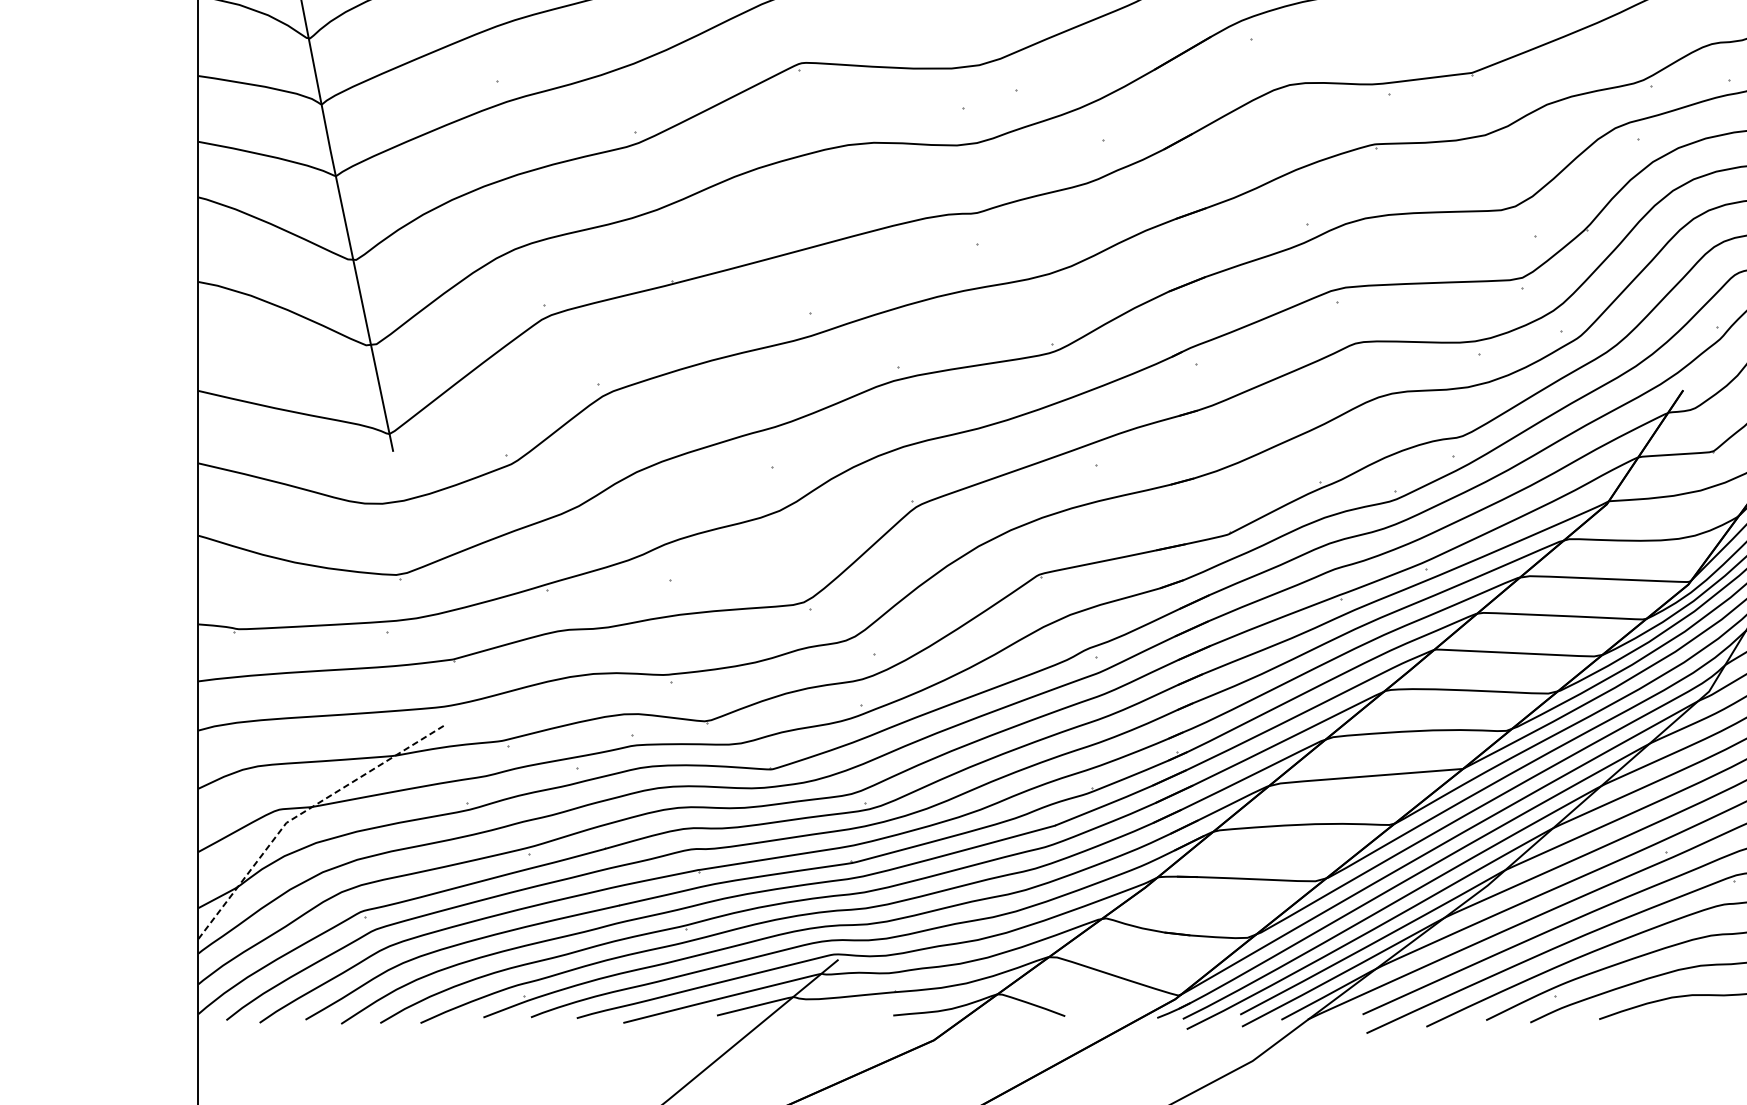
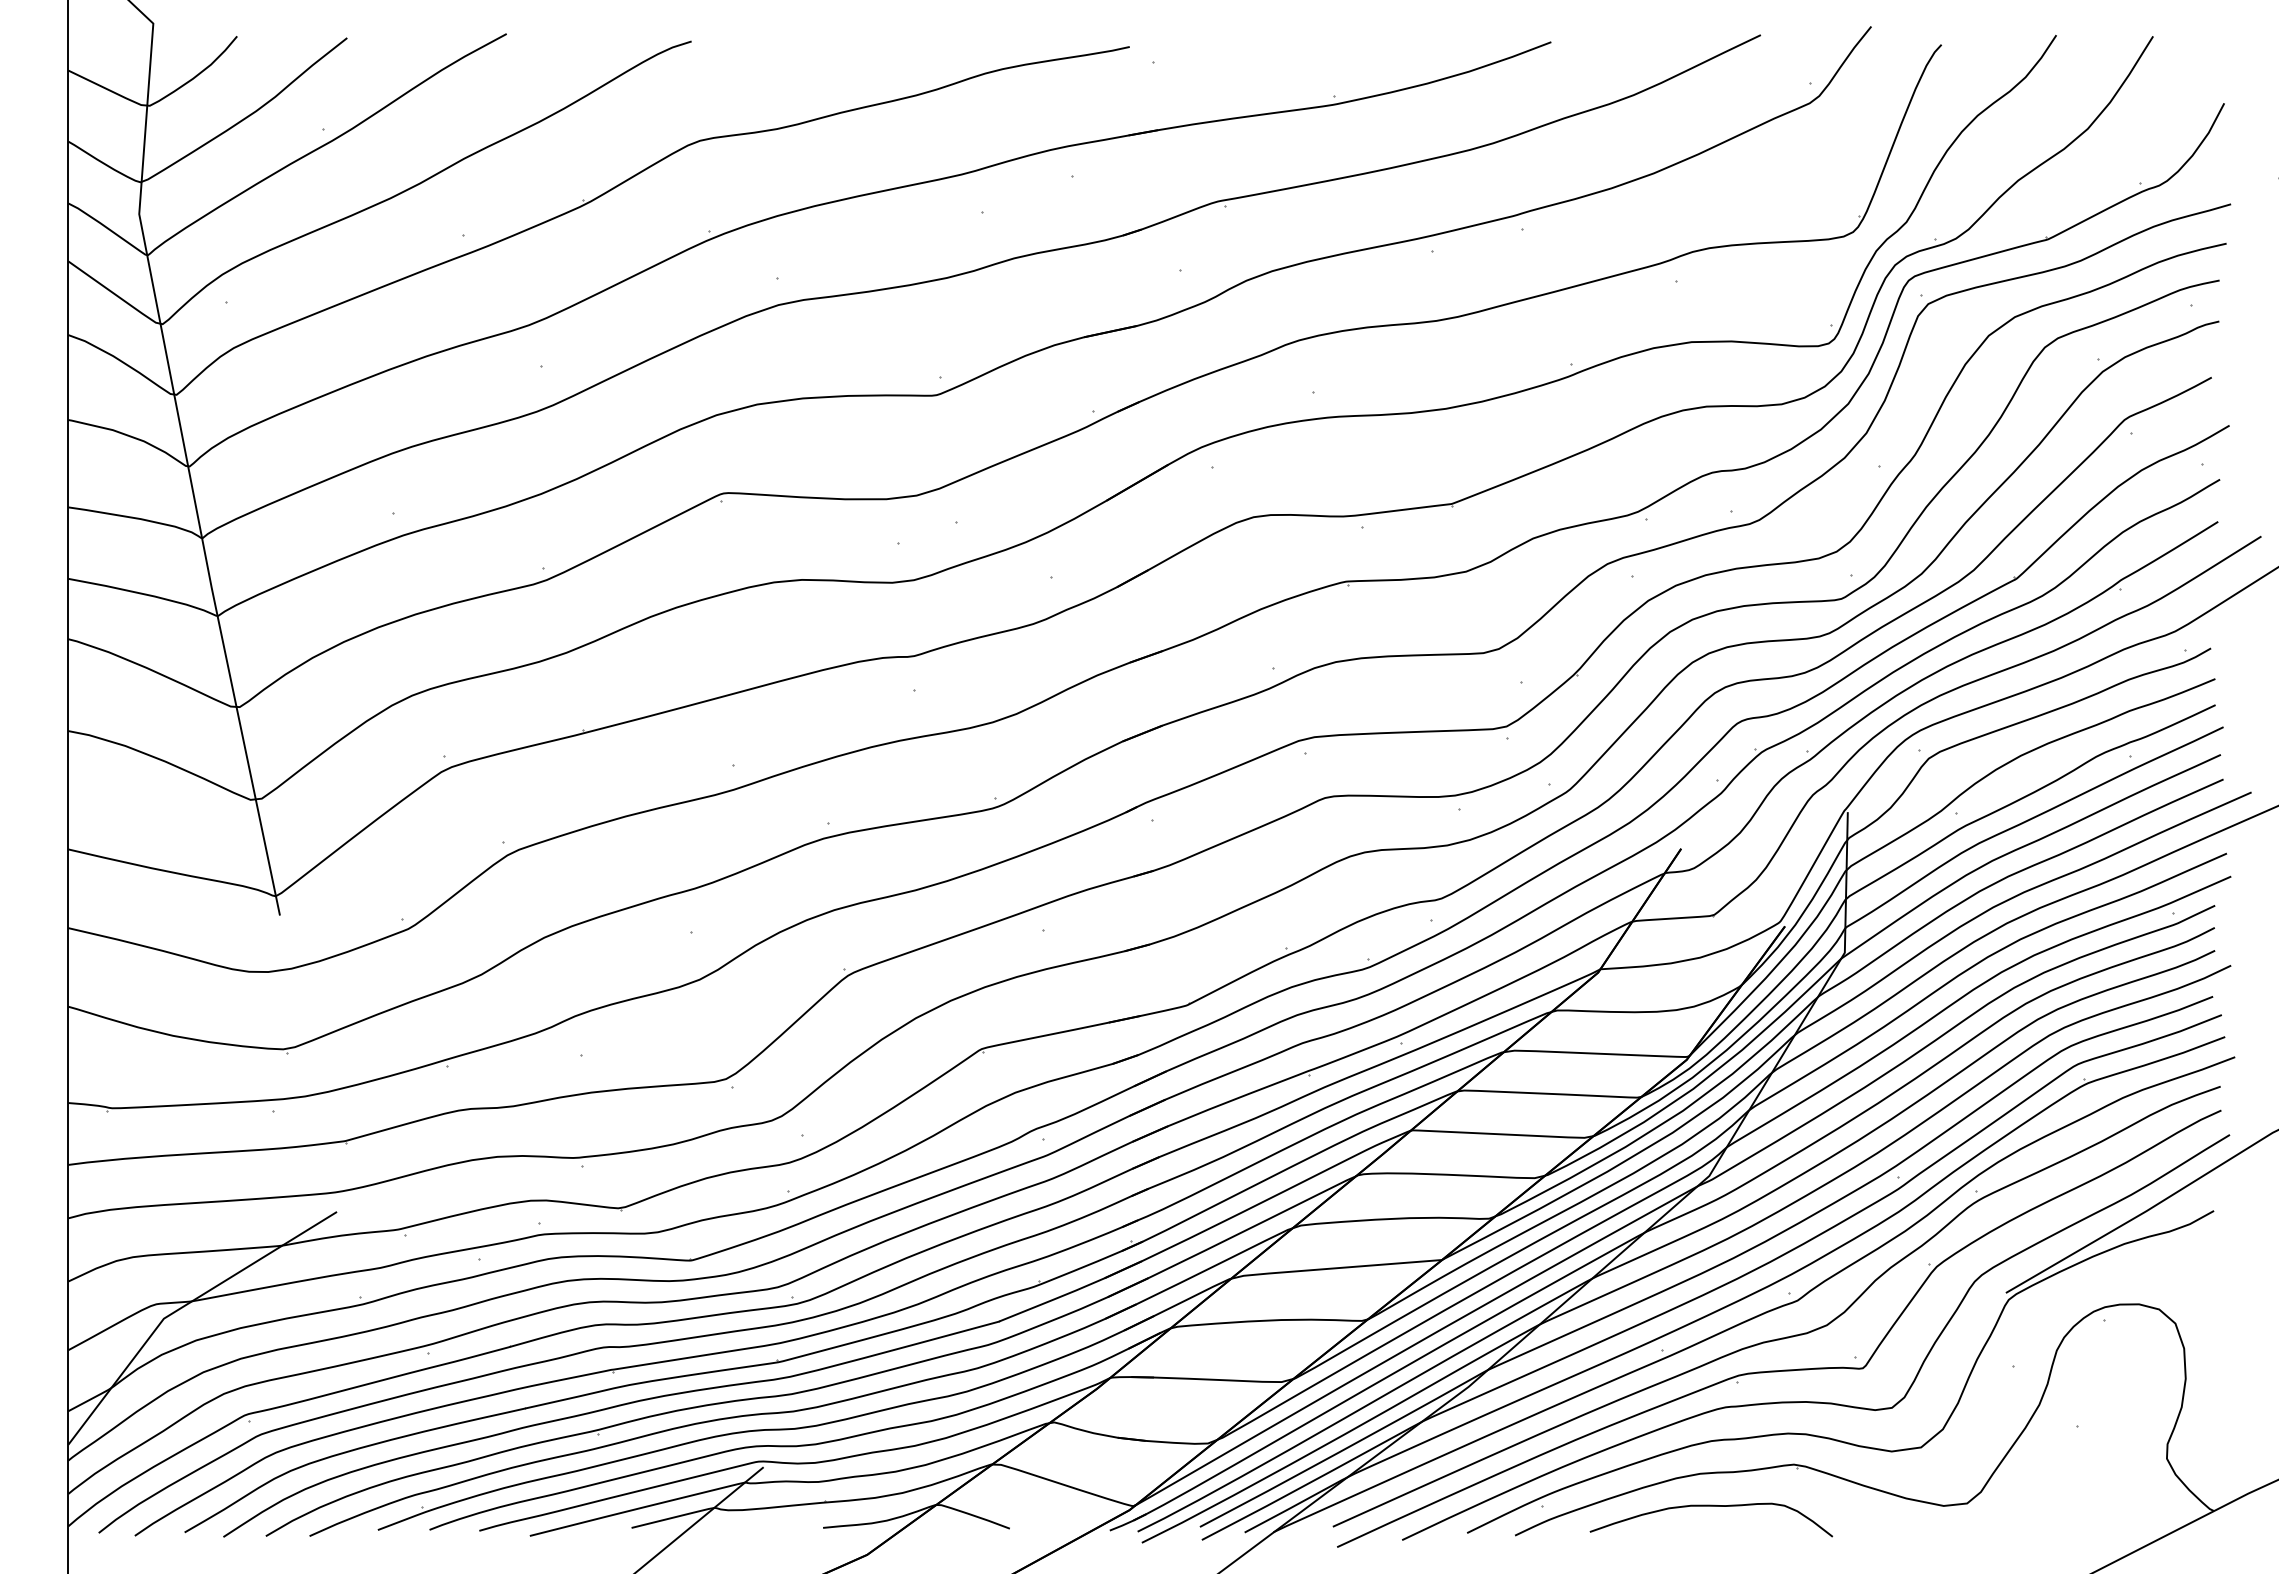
line: (303, 812) -> (182, 1307), dashed -> solid

